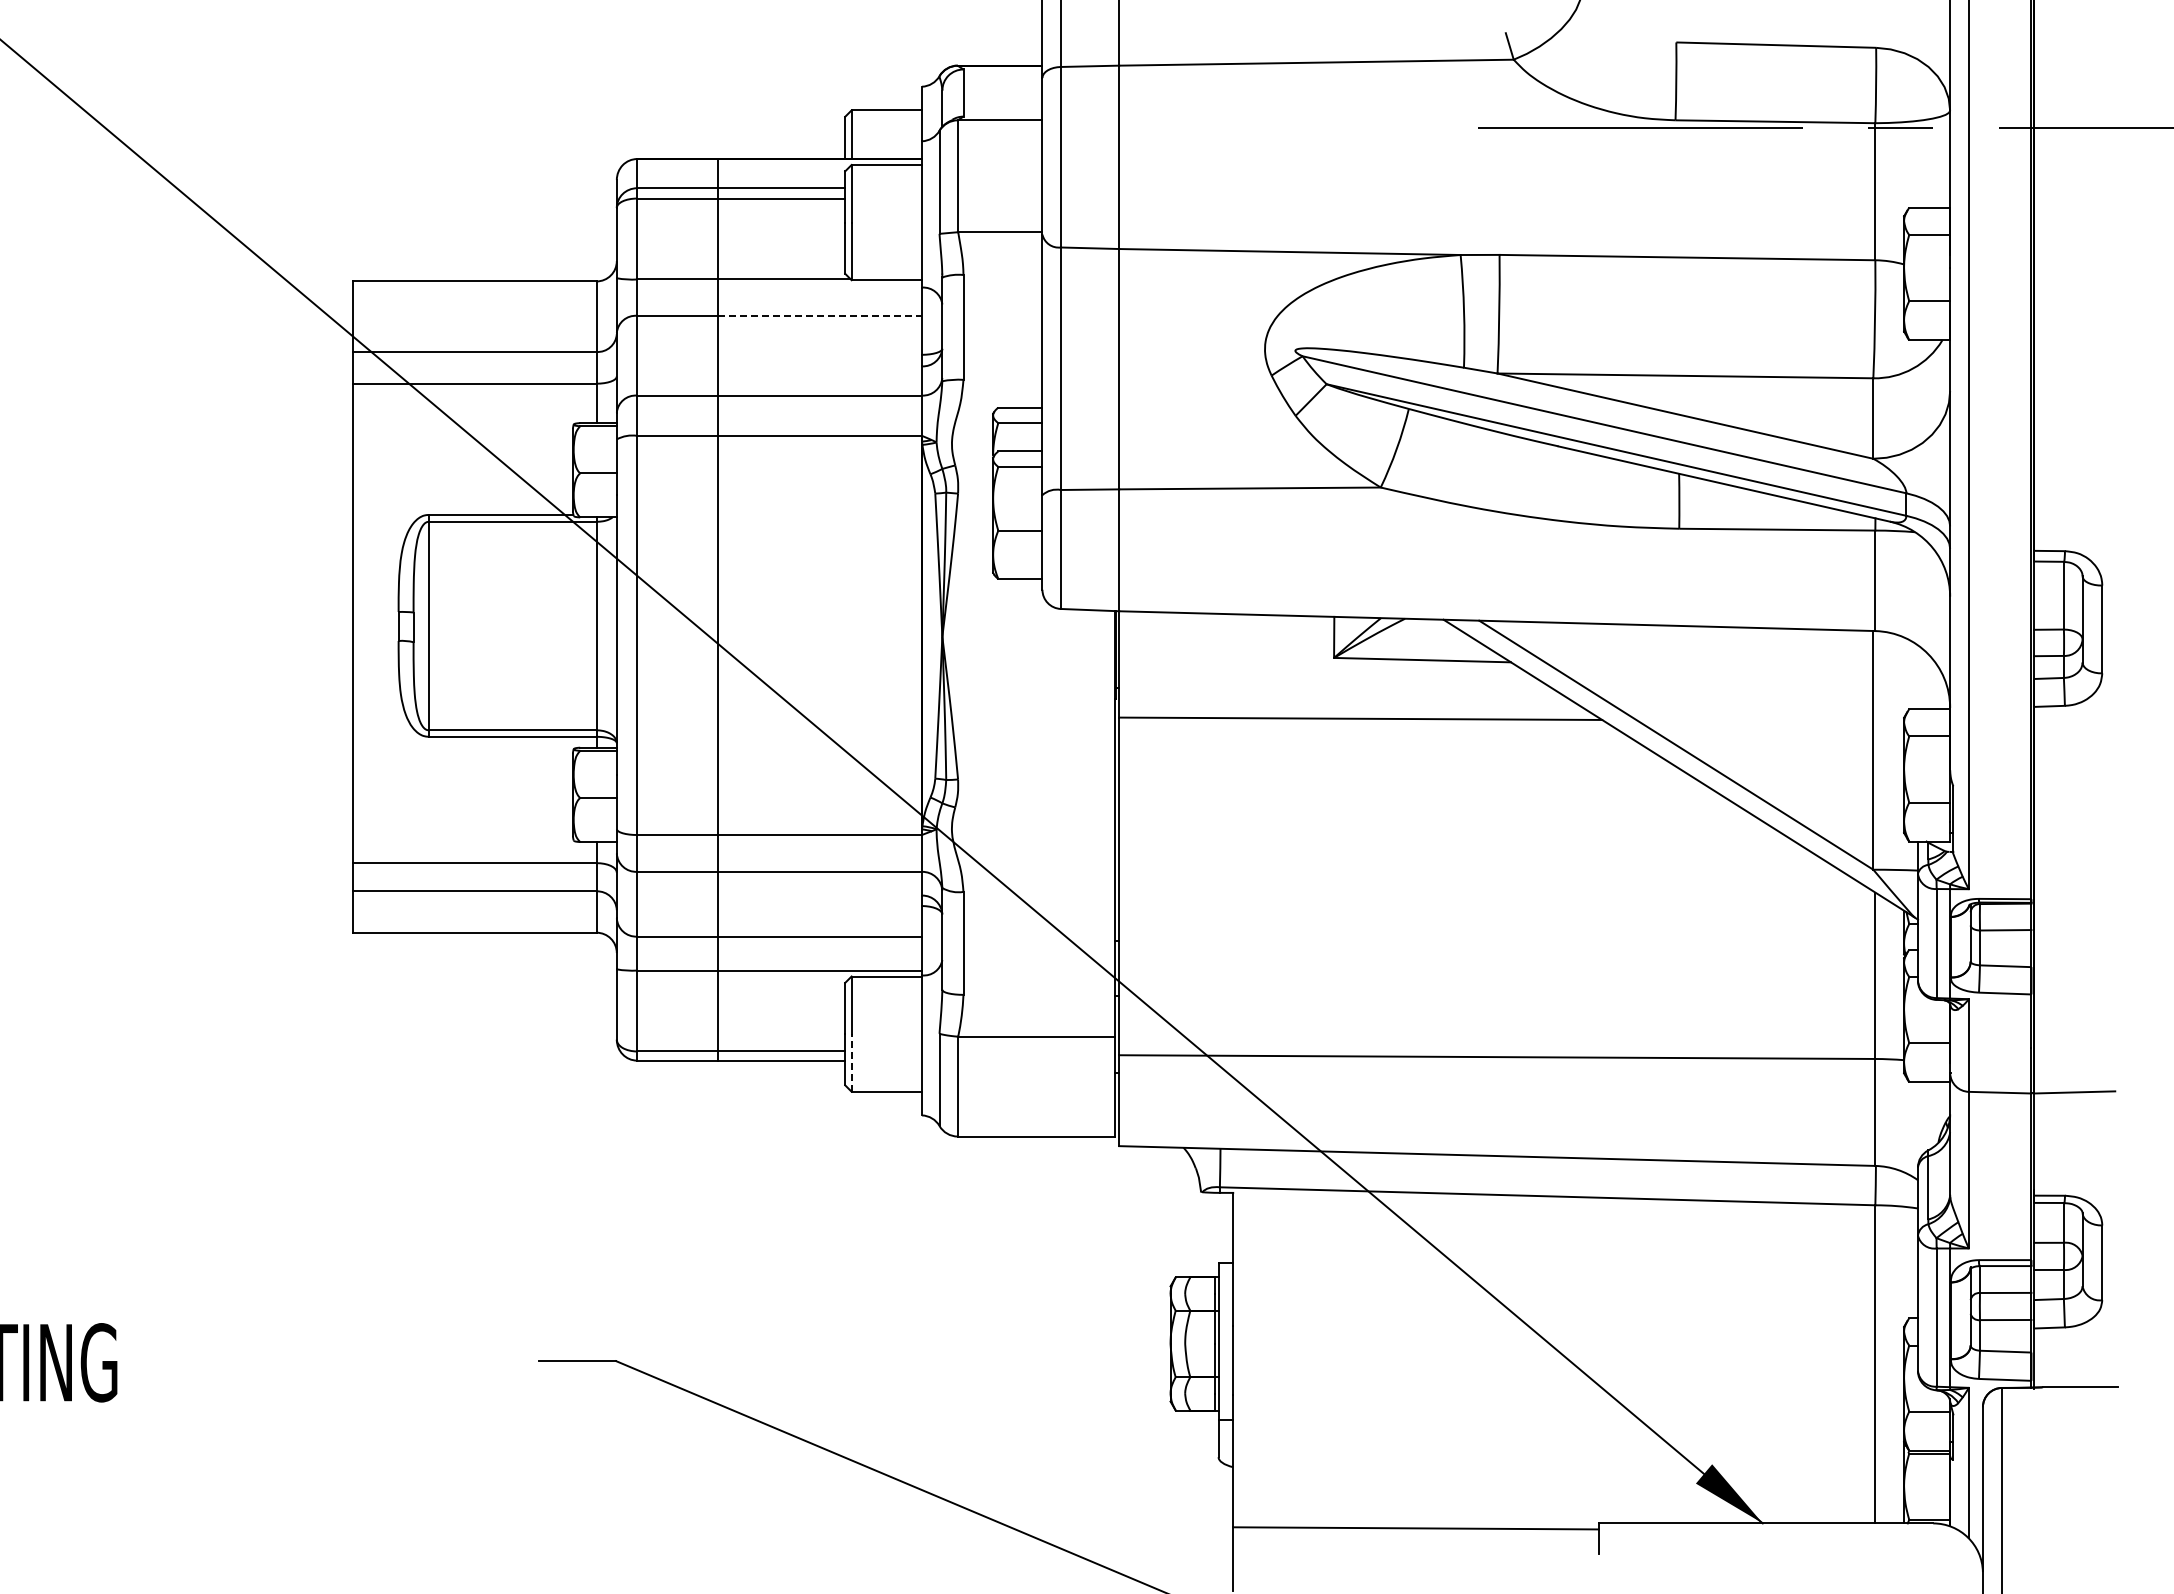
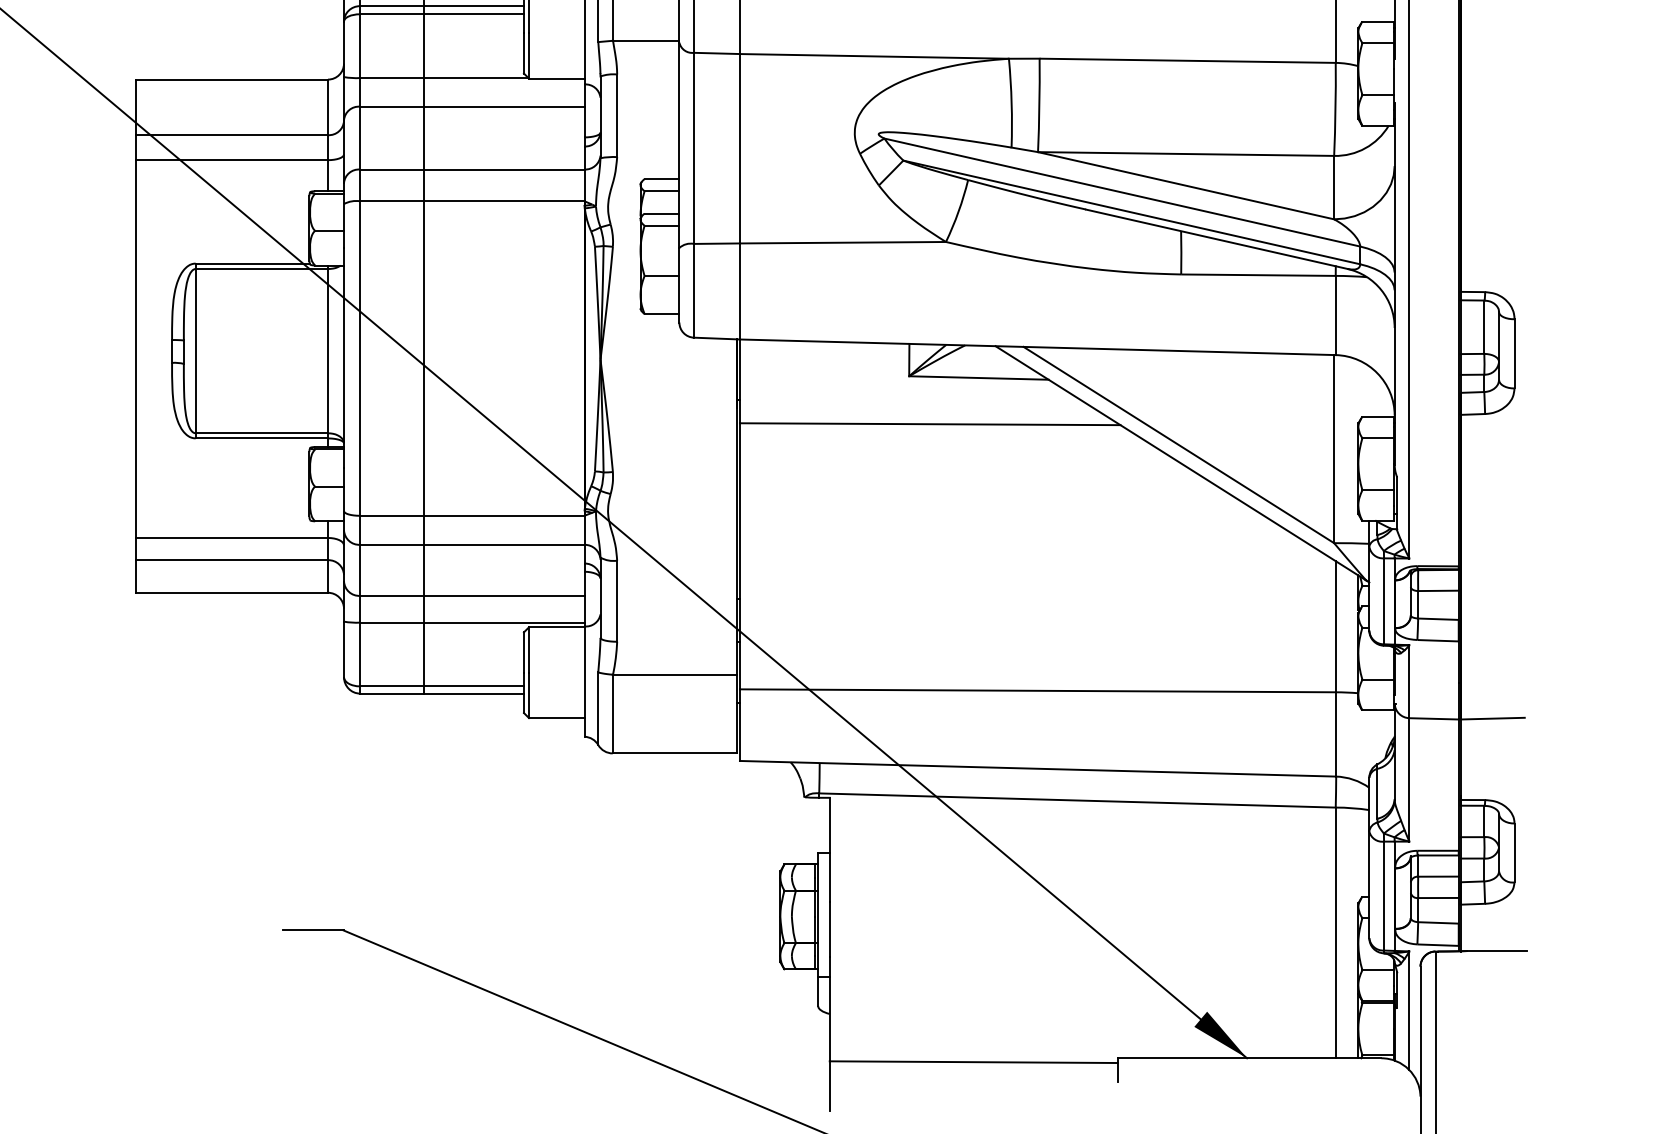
line: (820, 315) -> (504, 106), dashed -> solid
line: (851, 1062) -> (528, 695), dashed -> solid

